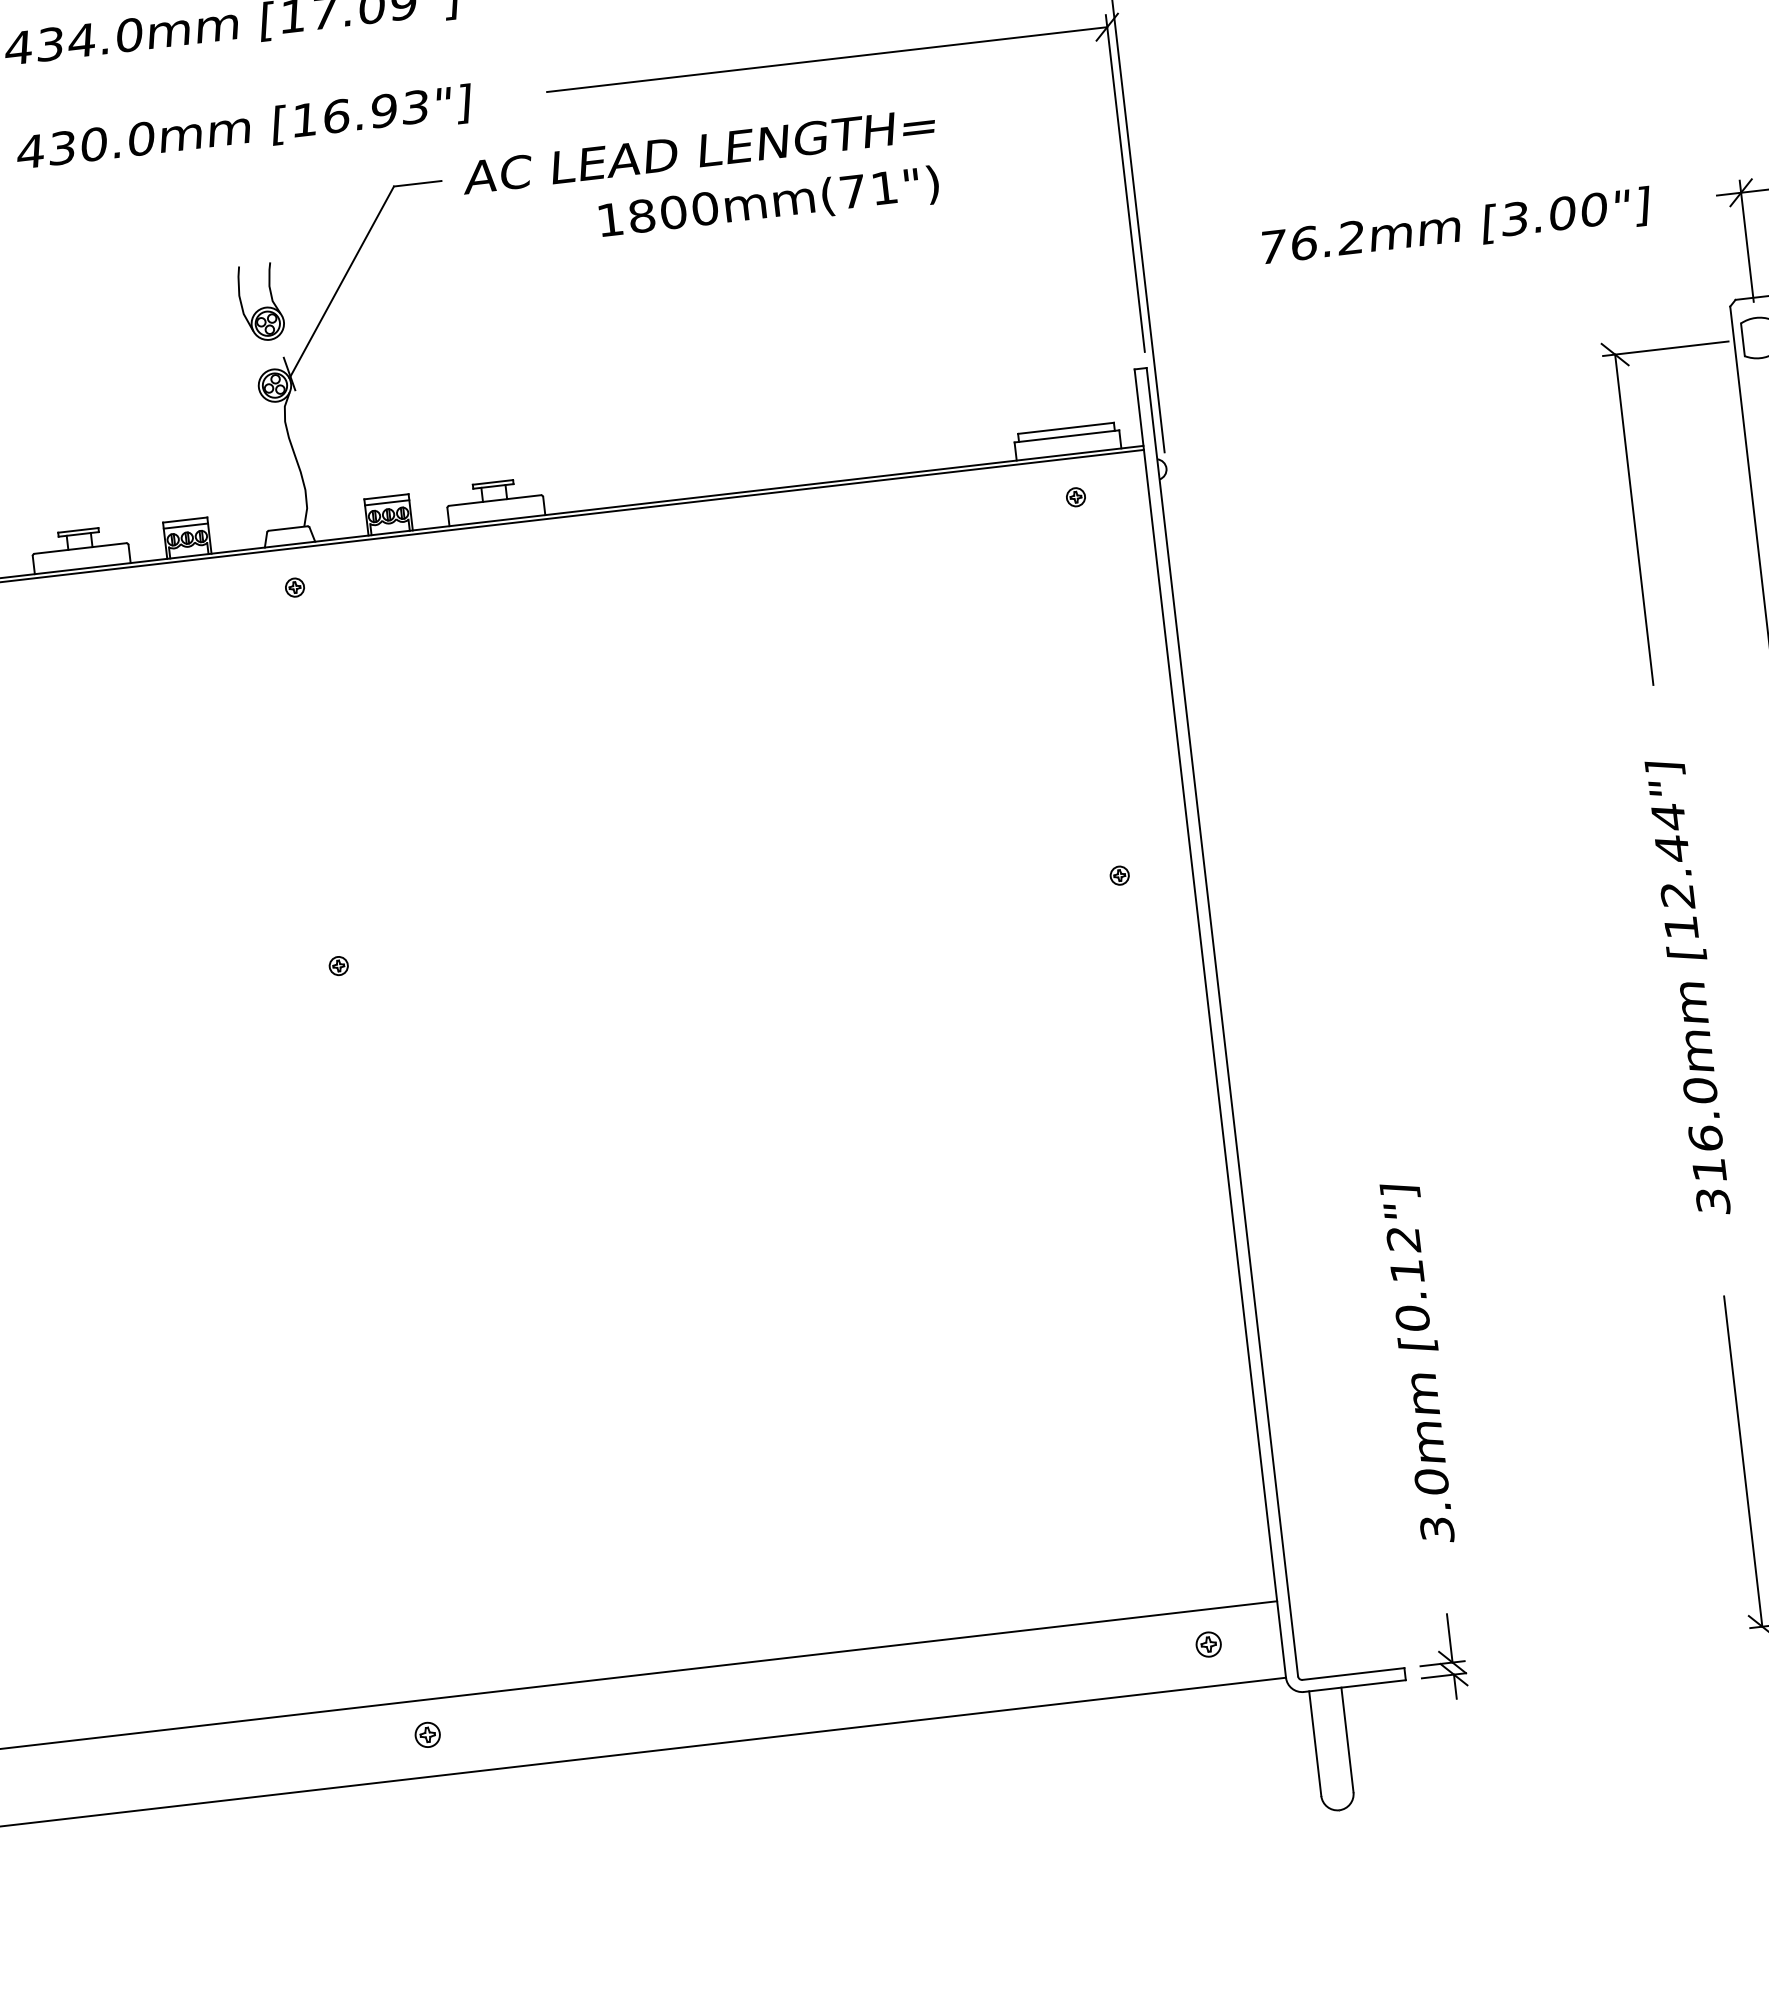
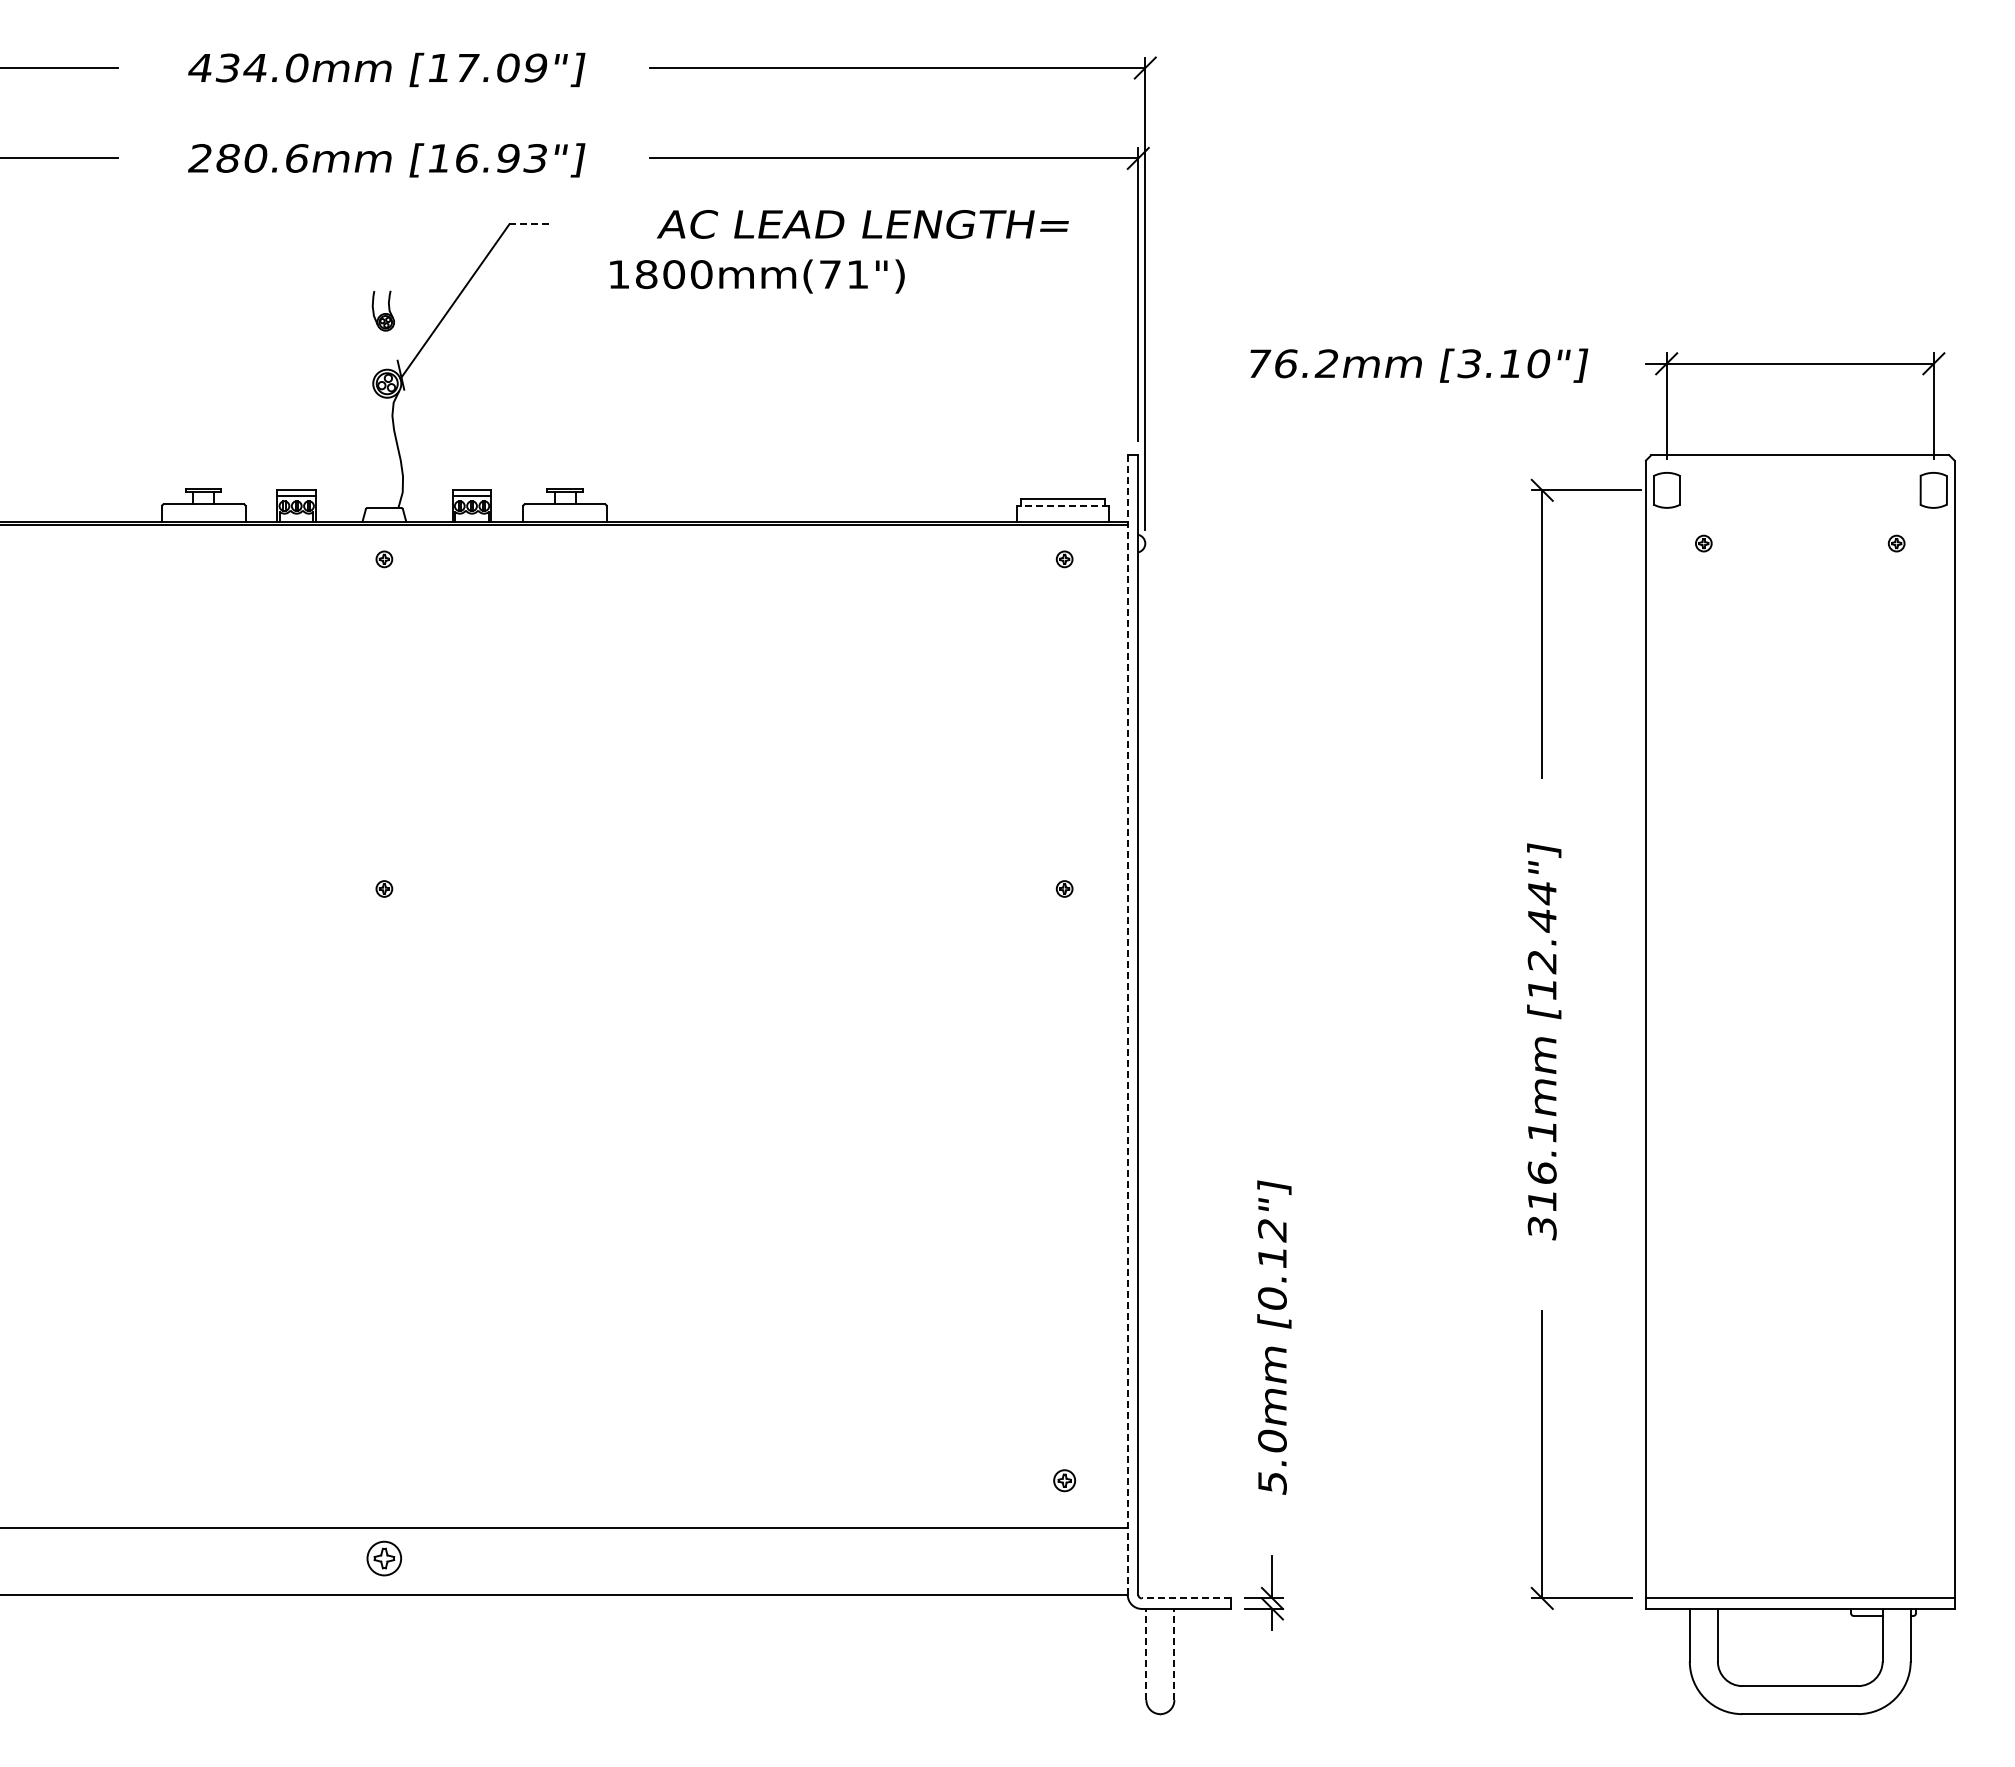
text: (85, 145) -> (248, 158), 430.0mm -> 280.6mm
text: (698, 151) -> (862, 224), moved
line: (418, 183) -> (530, 224), solid -> dashed
text: (769, 203) -> (757, 276), moved
text: (1562, 213) -> (1511, 363), [3.00"] -> [3.10"]
part: (260, 302) -> (383, 310), size x0.6
line: (1066, 436) -> (1062, 506), solid -> dashed
line: (1210, 1024) -> (1127, 1025), solid -> dashed
text: (1699, 1090) -> (1541, 1131), 316.0mm -> 316.1mm
text: (1437, 1529) -> (1272, 1482), 3.0mm -> 5.0mm
part: (1208, 1644) -> (1064, 1480), moved
line: (1352, 1674) -> (1185, 1598), solid -> dashed
part: (427, 1734) -> (384, 1558), size x1.6
line: (1347, 1739) -> (1174, 1654), solid -> dashed
line: (1315, 1743) -> (1146, 1654), solid -> dashed

